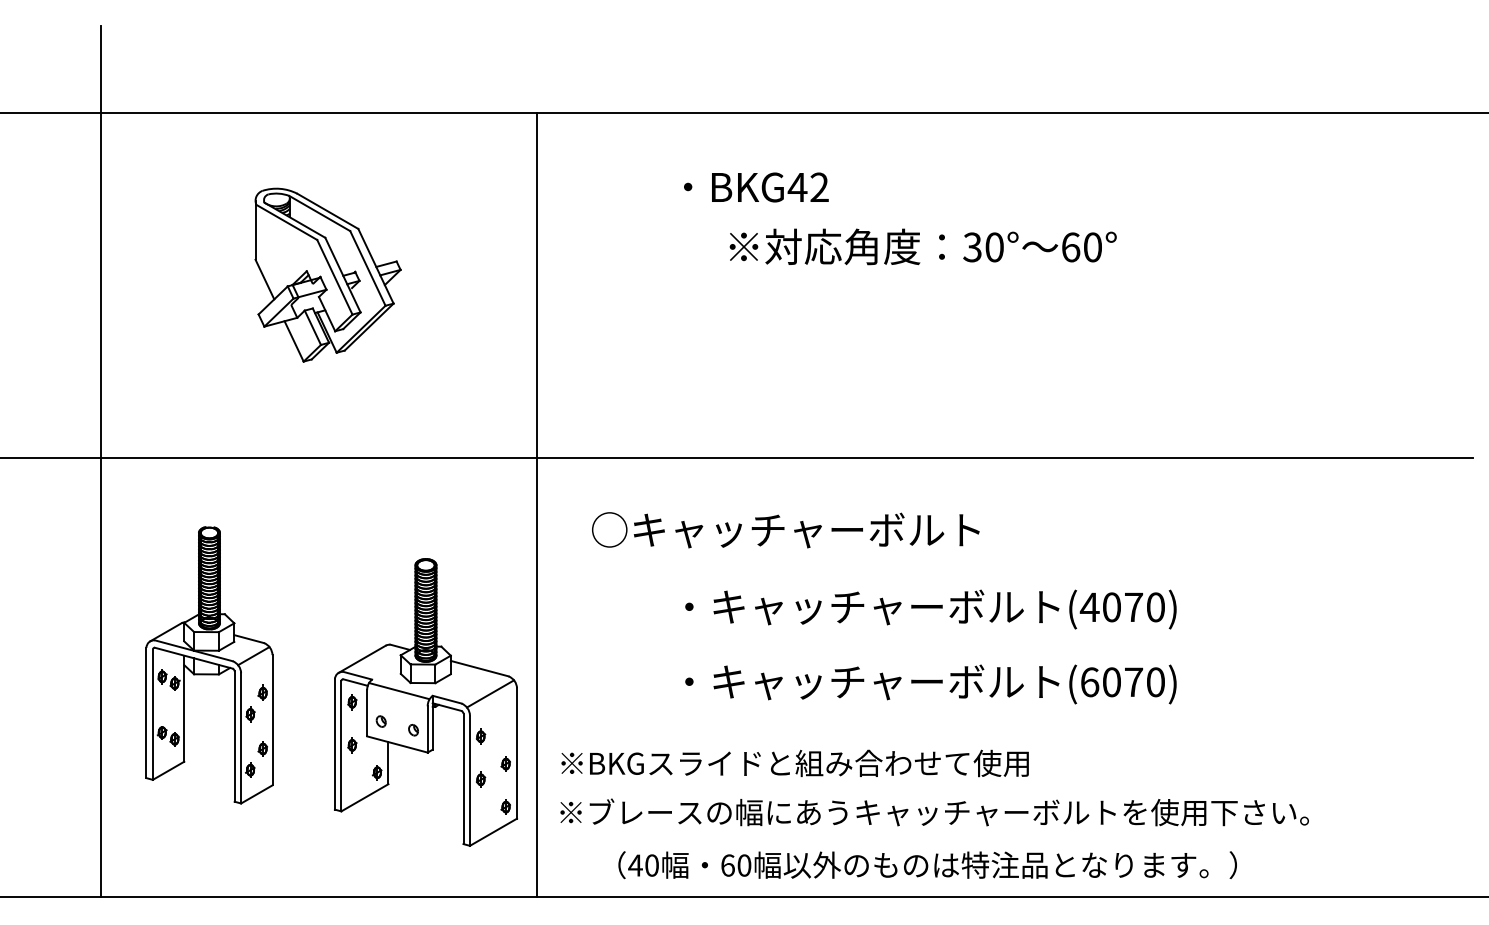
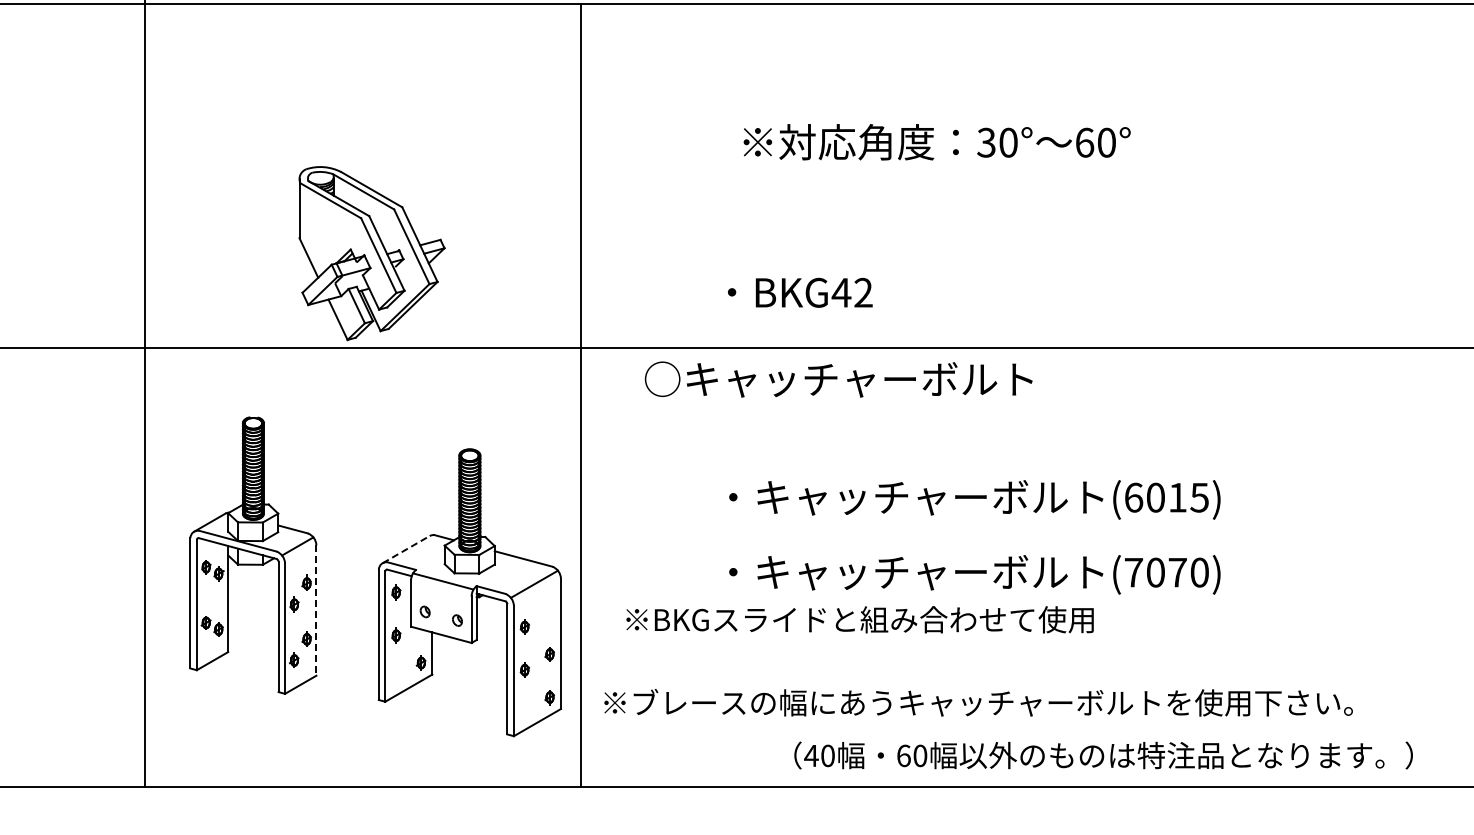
text: (756, 187) -> (800, 292), moved
text: (922, 246) -> (936, 141), moved
part: (327, 274) -> (371, 252), moved
text: (785, 530) -> (838, 379), moved
text: (1121, 607) -> (1165, 497), (4070) -> (6015)
line: (362, 659) -> (406, 549), solid -> dashed
text: (1090, 682) -> (1134, 572), (6070) -> (7070)
line: (272, 720) -> (316, 610), solid -> dashed
text: (794, 763) -> (859, 619), moved
text: (927, 865) -> (1103, 755), moved

